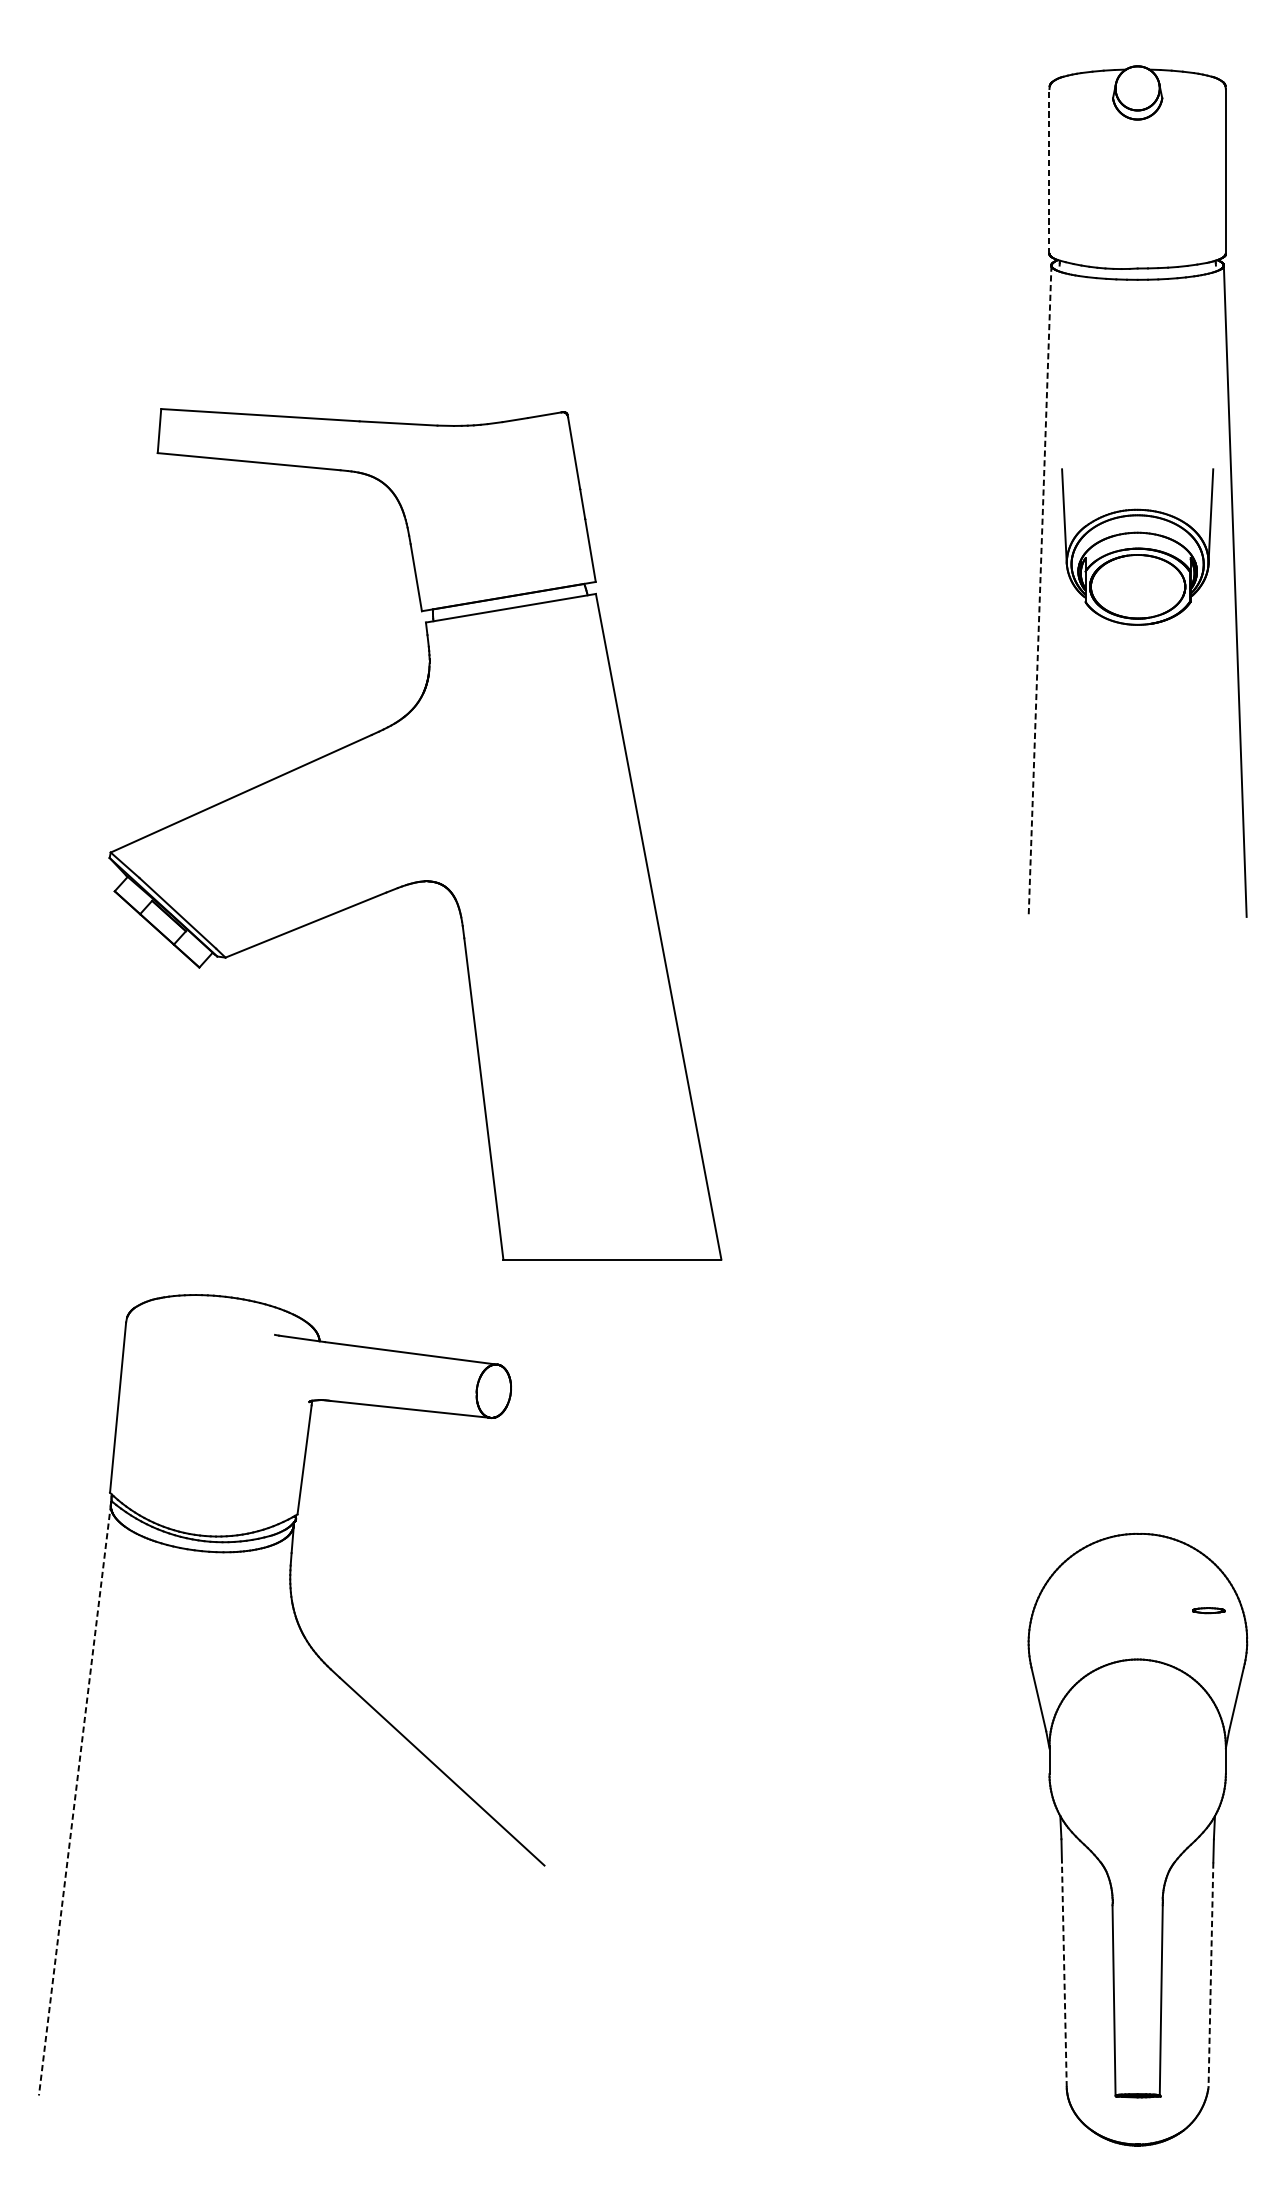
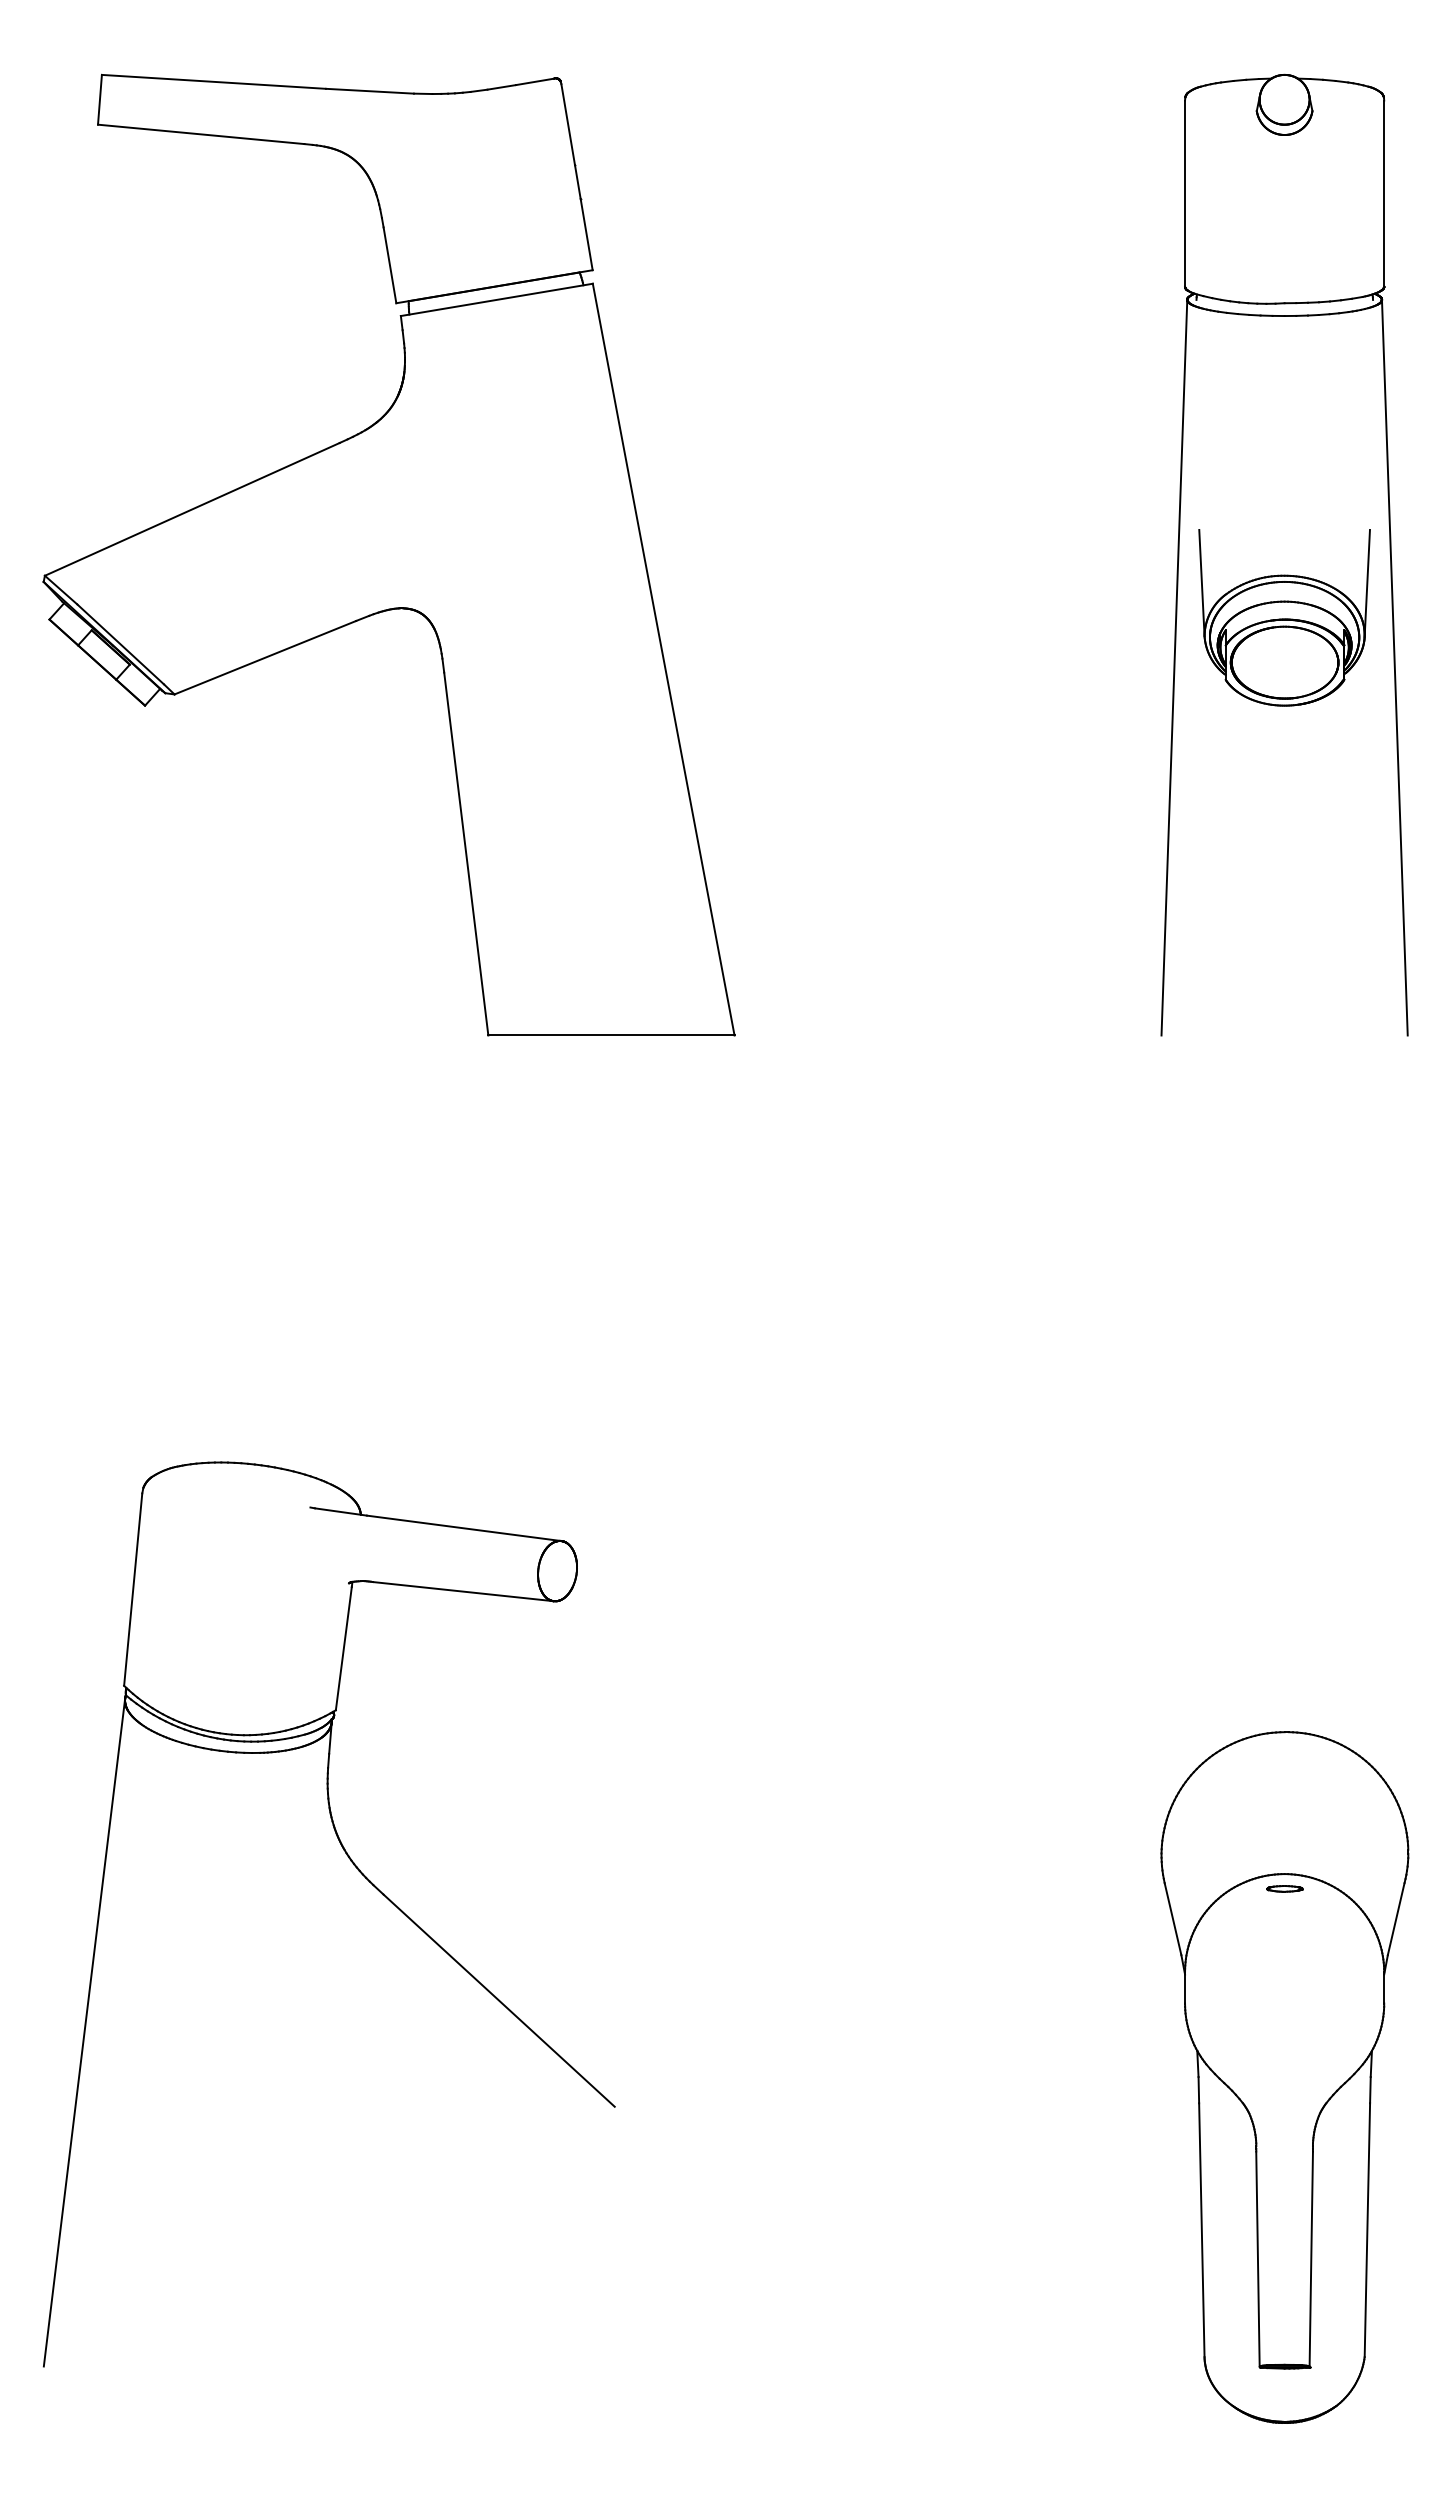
line: (1049, 171) -> (1185, 193), dashed -> solid
line: (1040, 591) -> (1174, 668), dashed -> solid
part: (414, 833) -> (388, 554), moved
part: (1208, 1610) -> (1284, 1888), moved
line: (74, 1800) -> (84, 2033), dashed -> solid
line: (1064, 1975) -> (1201, 2230), dashed -> solid
line: (1211, 1975) -> (1367, 2230), dashed -> solid

